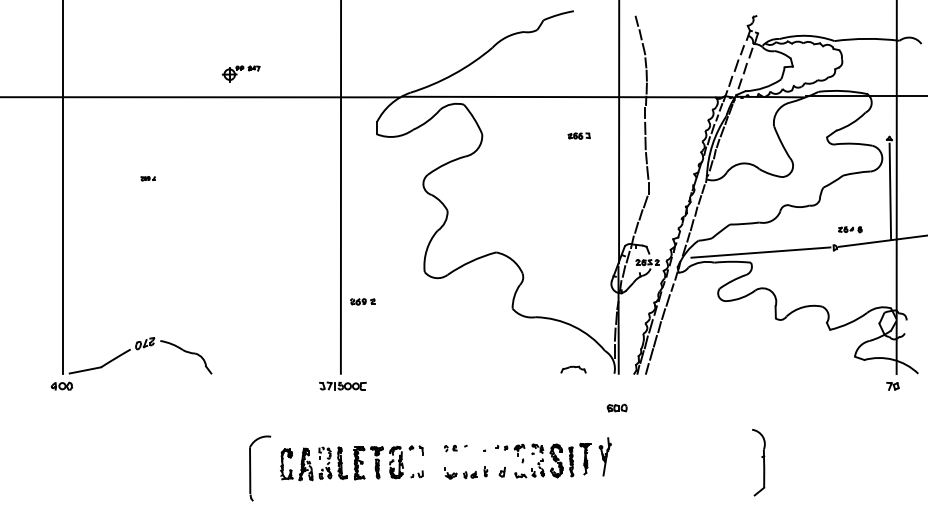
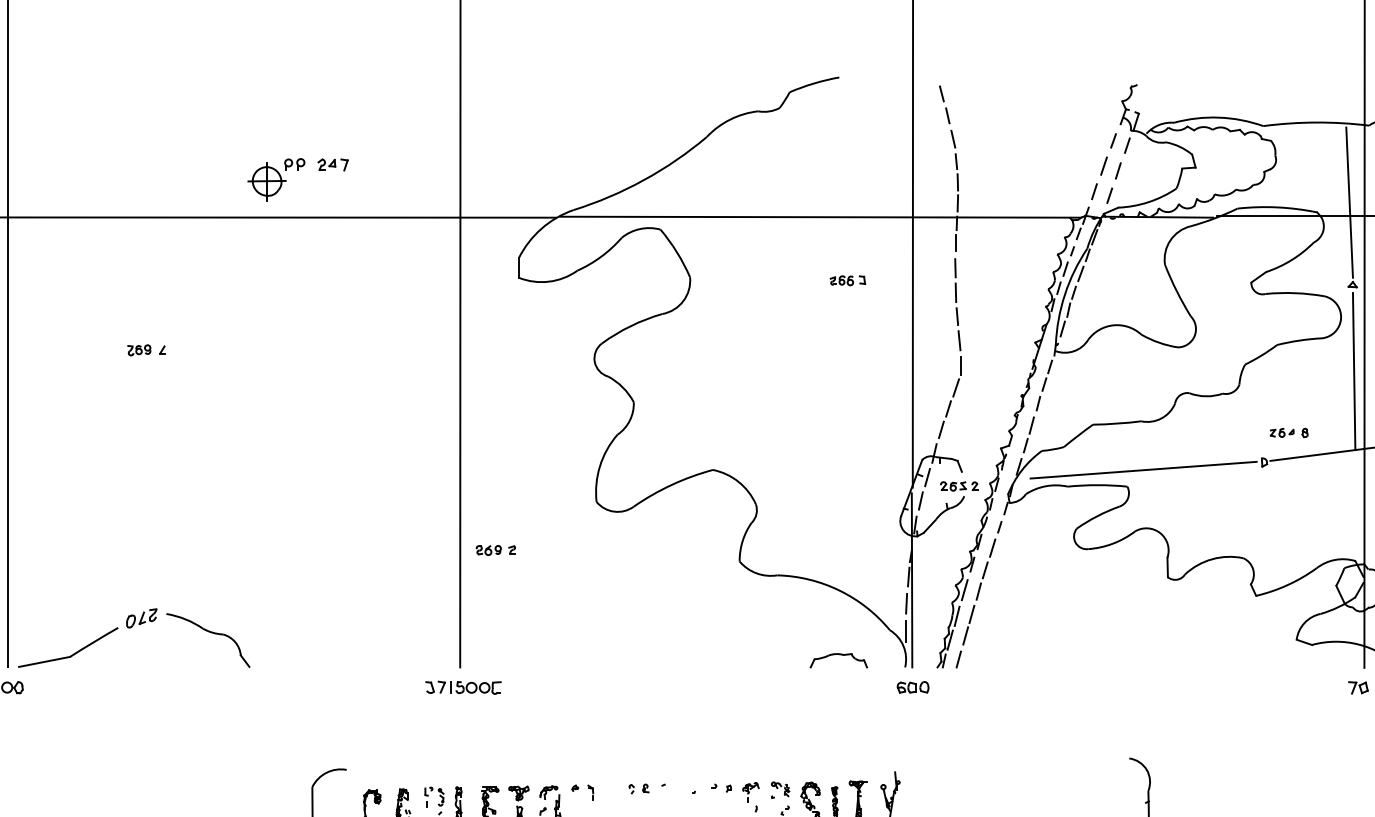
part: (240, 73) -> (296, 178), size x1.67
line: (887, 87) -> (1349, 201), added
part: (148, 178) -> (147, 349), size x1.67
part: (573, 369) -> (838, 660), size x1.43
part: (616, 407) -> (911, 686), moved

